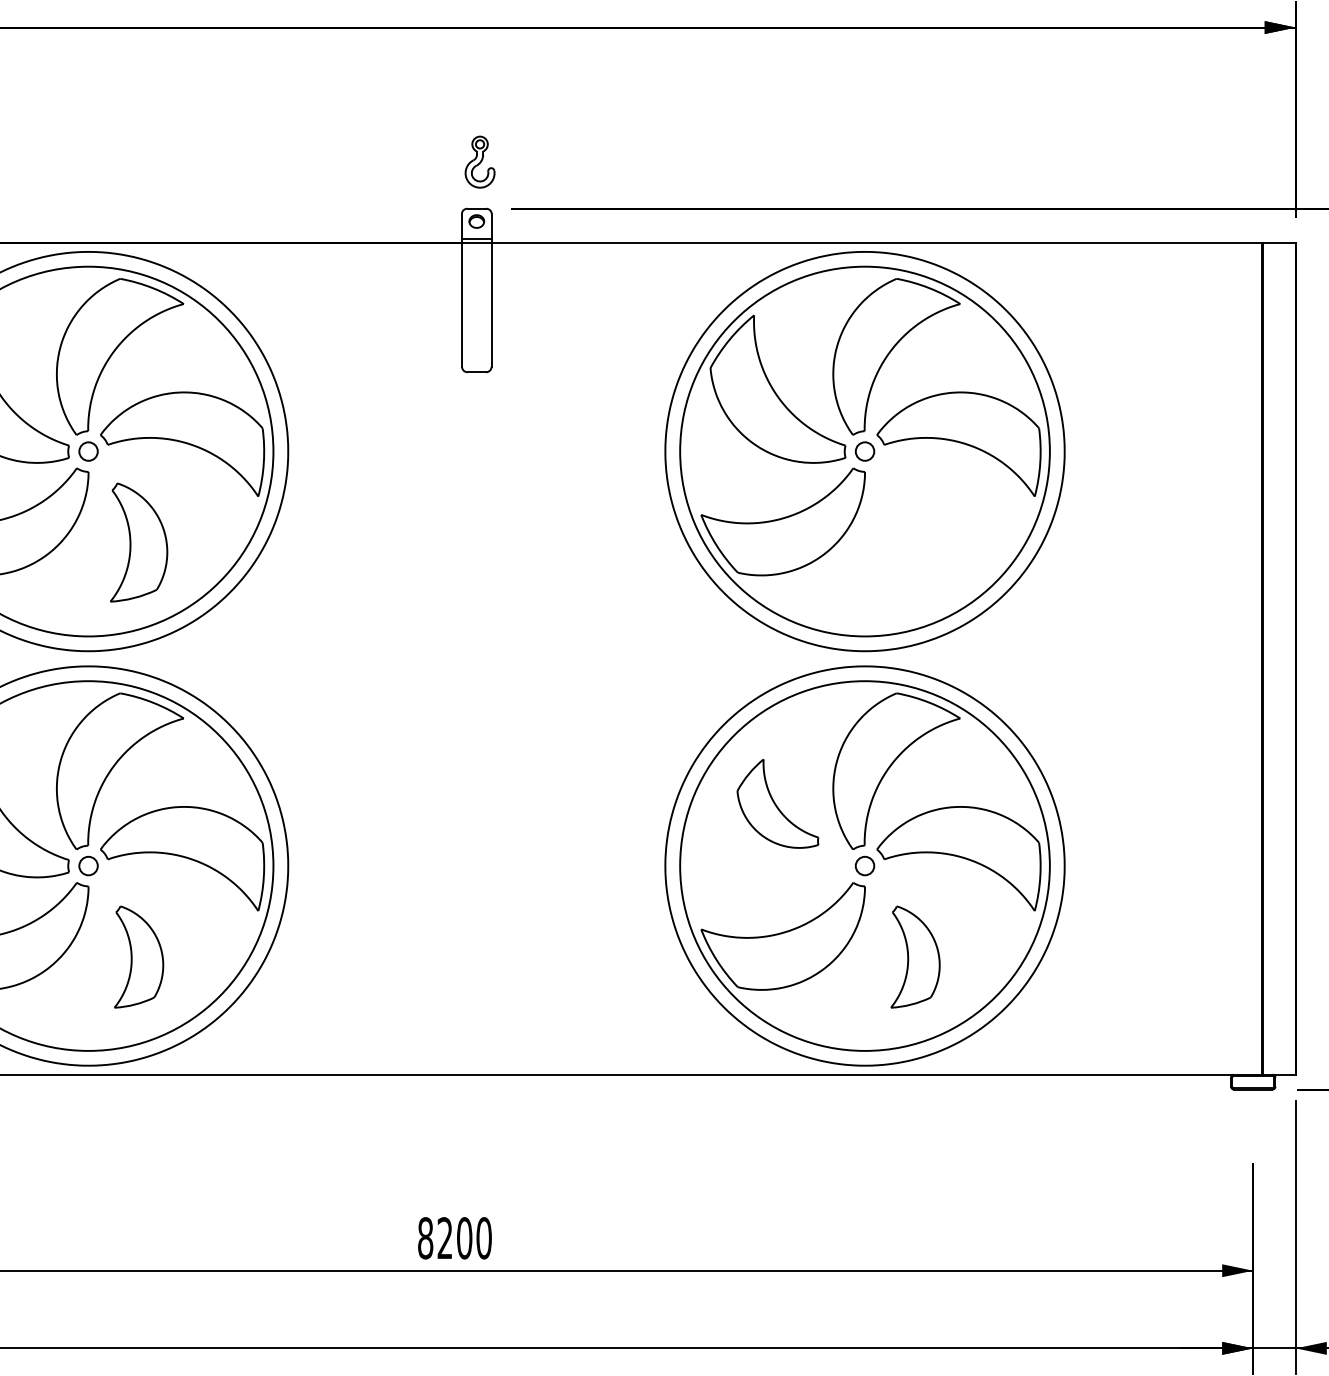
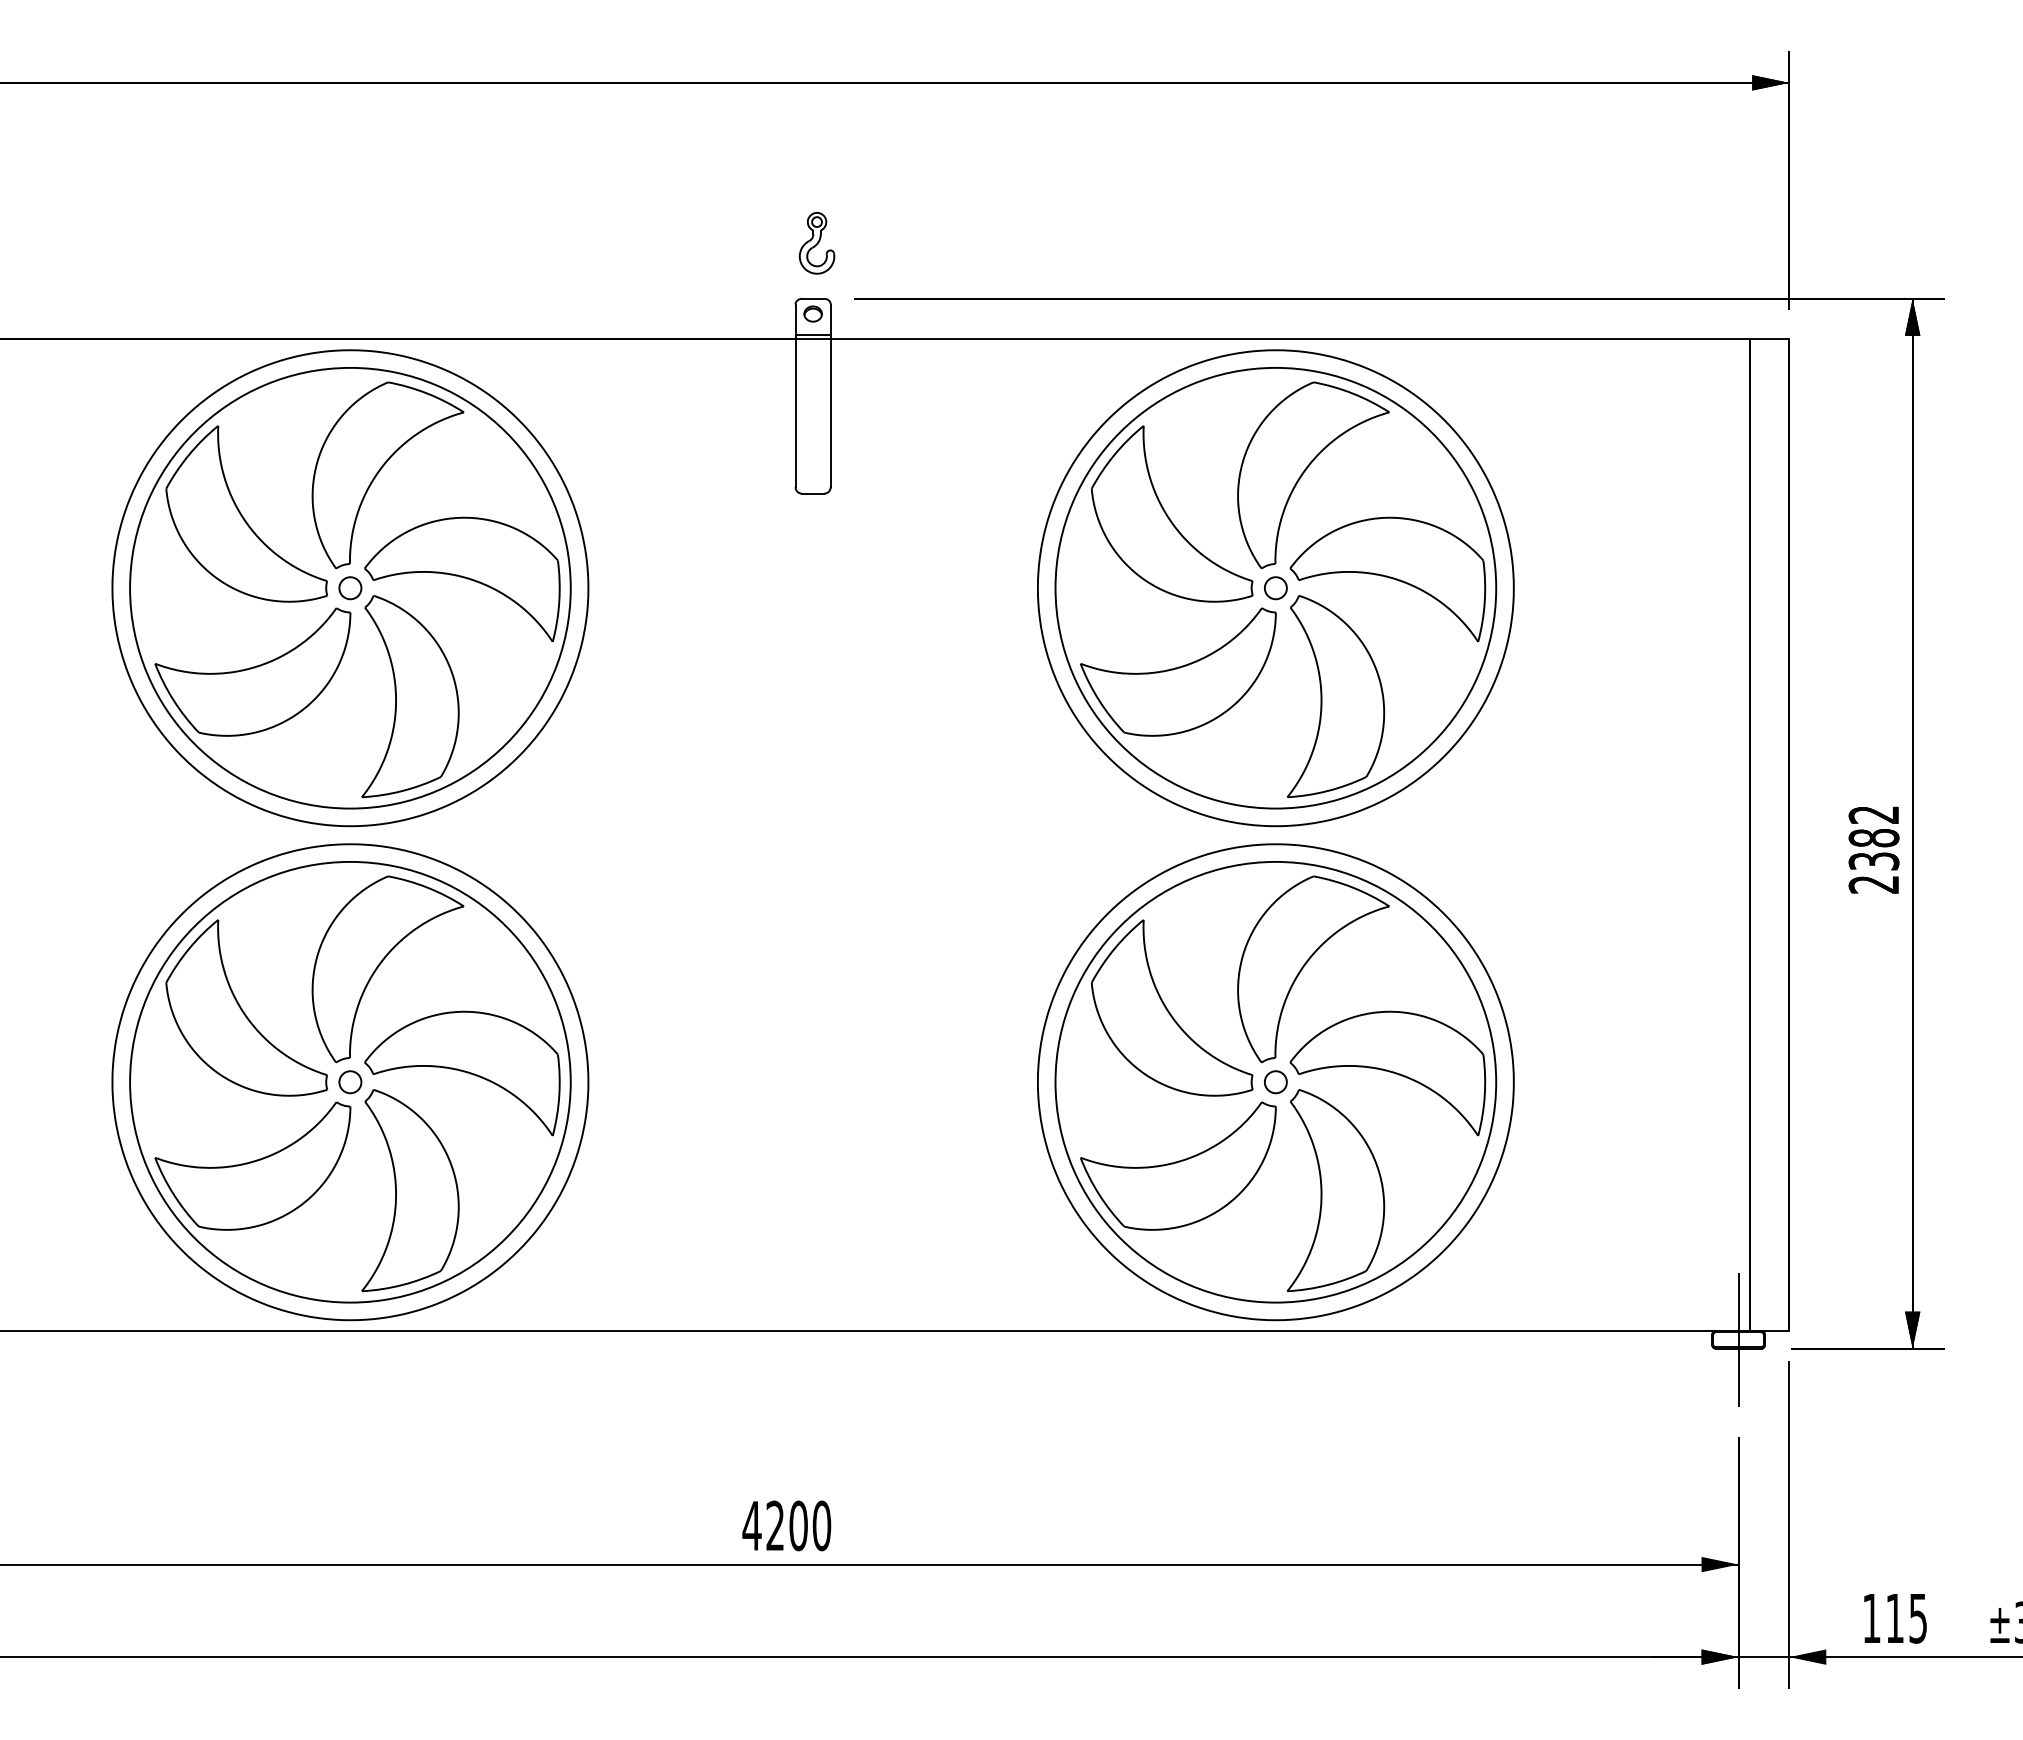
part: (138, 542) -> (410, 696), size x1.43
part: (915, 542) -> (1335, 696), added
part: (777, 803) -> (1171, 1007), size x1.67
part: (138, 956) -> (410, 1190), size x1.67
part: (915, 956) -> (1335, 1190), size x1.67
line: (1253, 1081) -> (1738, 1339), added
text: (425, 1237) -> (751, 1525), 8200 -> 4200

